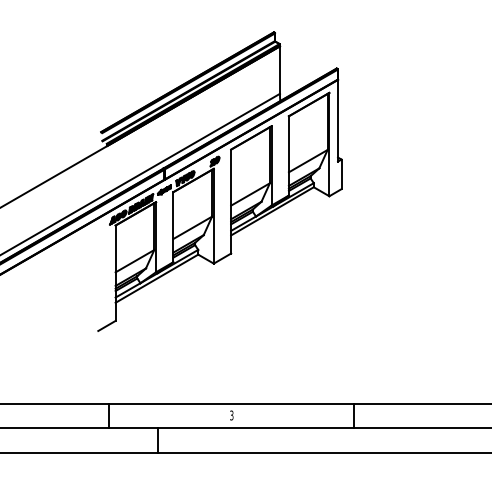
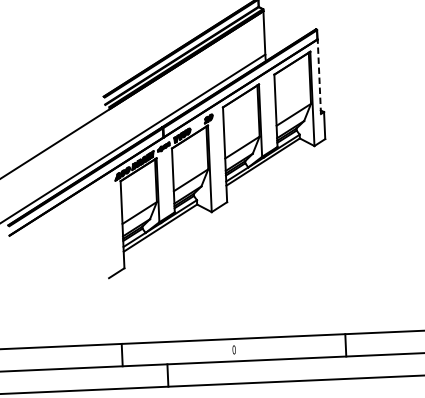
line: (338, 120) -> (319, 76), solid -> dashed
text: (231, 415) -> (233, 349), 3 -> 0

